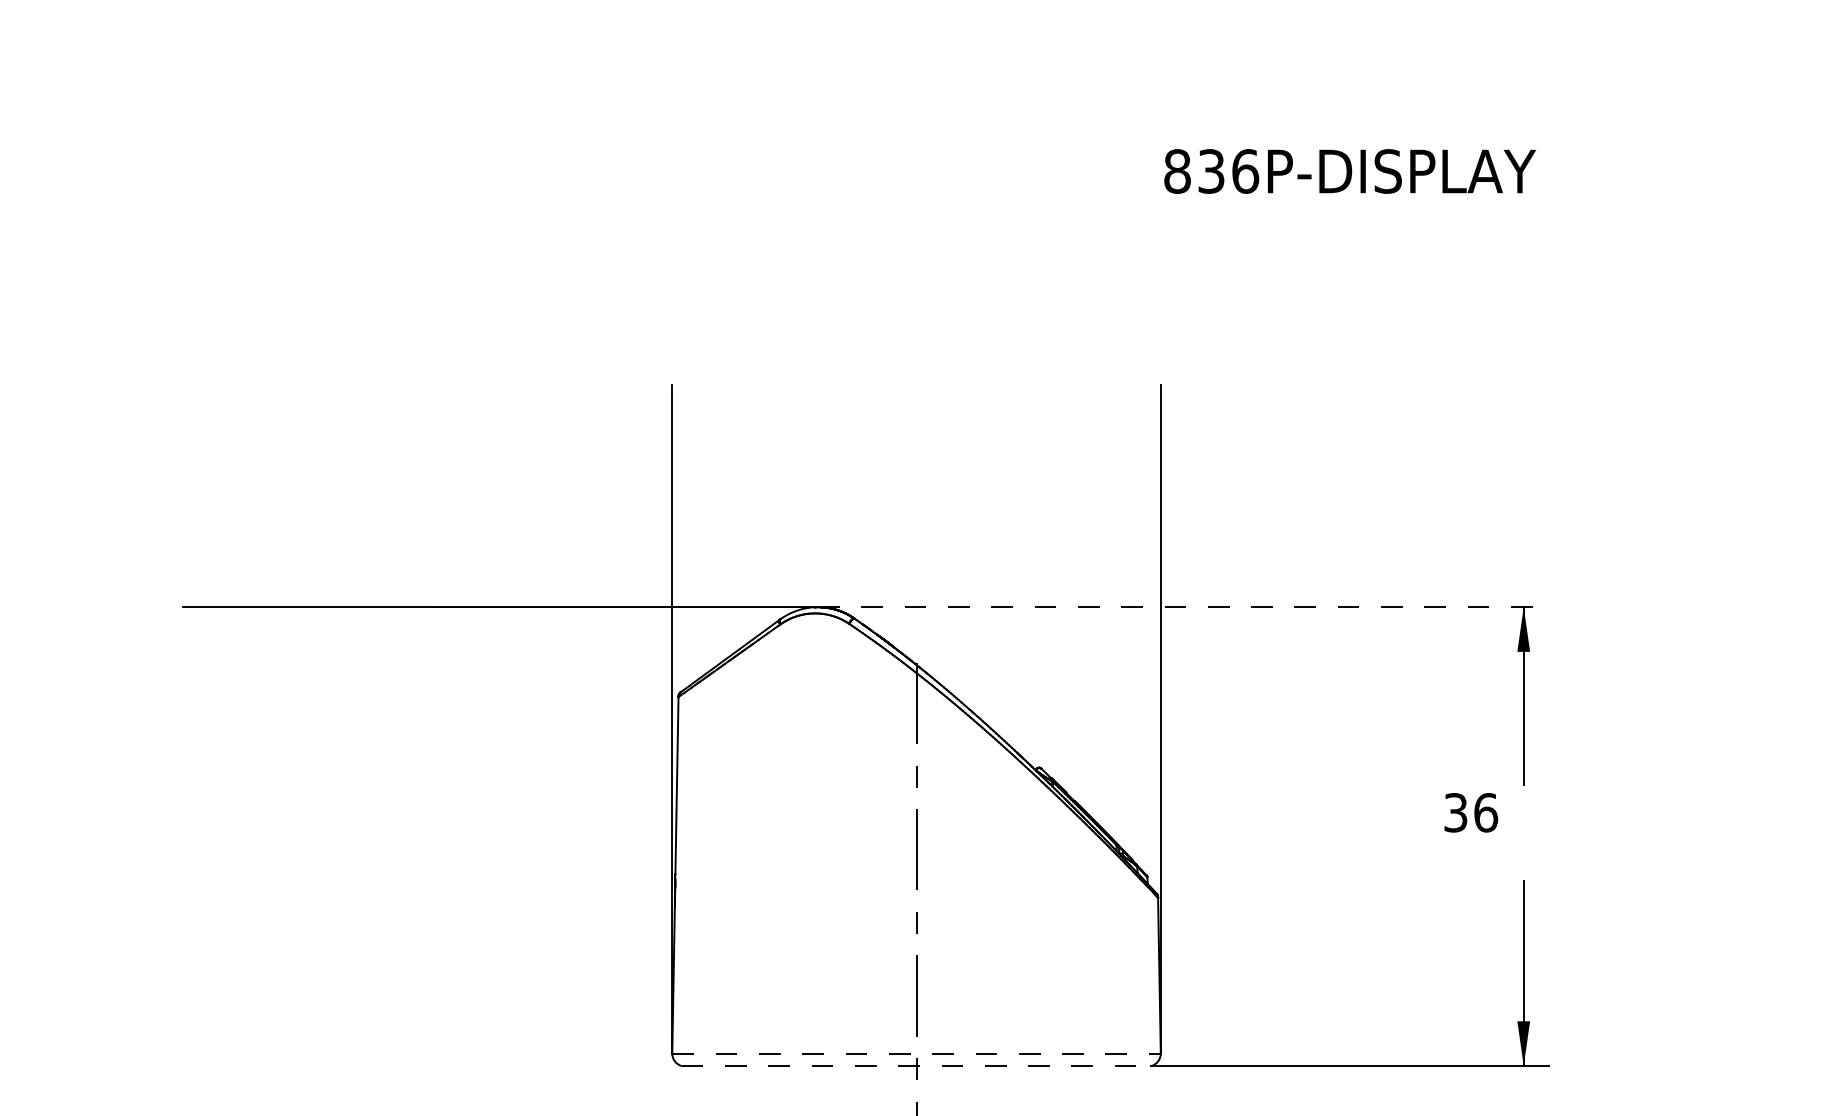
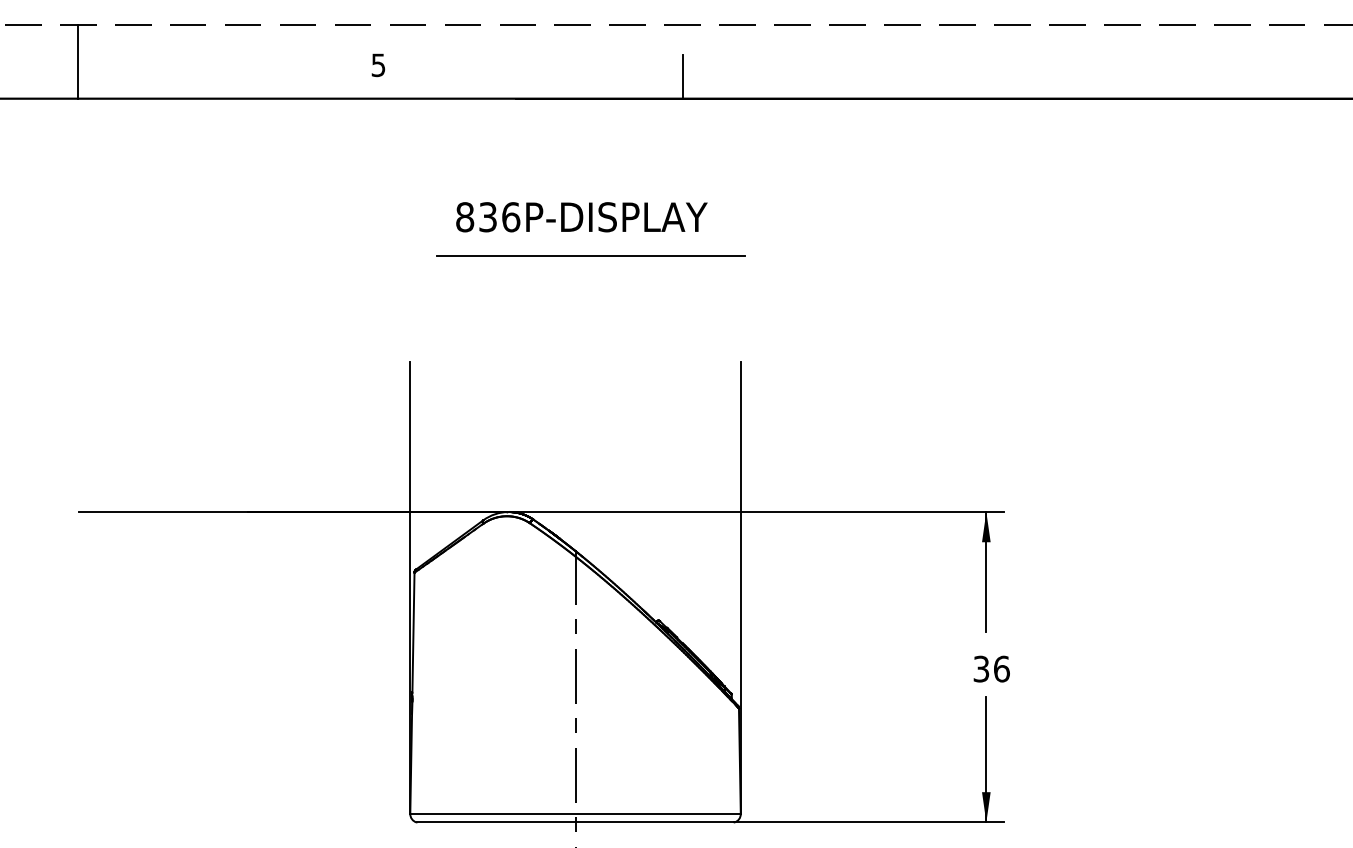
text: (1349, 171) -> (581, 217), moved
line: (938, 228) -> (590, 255), added
line: (1184, 607) -> (756, 512), dashed -> solid
text: (1470, 811) -> (991, 668), moved
line: (917, 1052) -> (576, 813), dashed -> solid
line: (916, 1066) -> (575, 822), dashed -> solid

